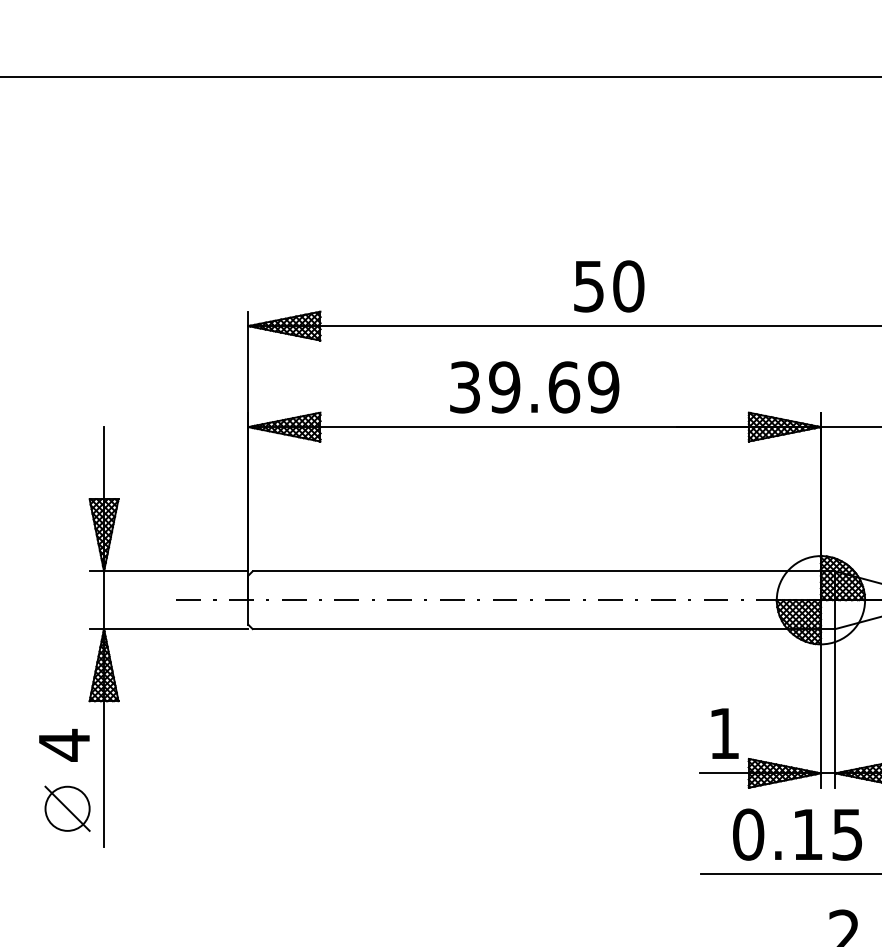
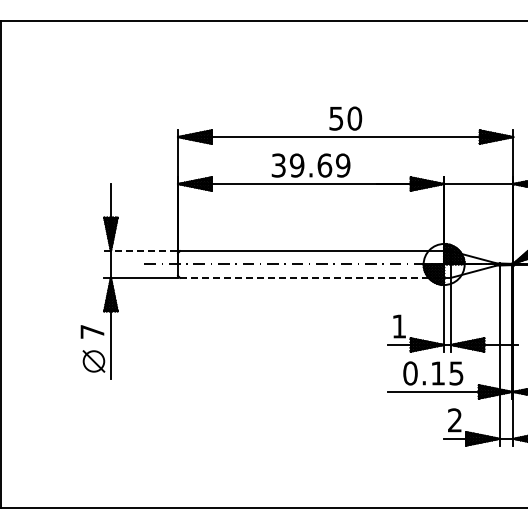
line: (169, 572) -> (141, 251), solid -> dashed
line: (537, 628) -> (312, 277), solid -> dashed
text: (64, 744) -> (92, 331), 4 -> 7

